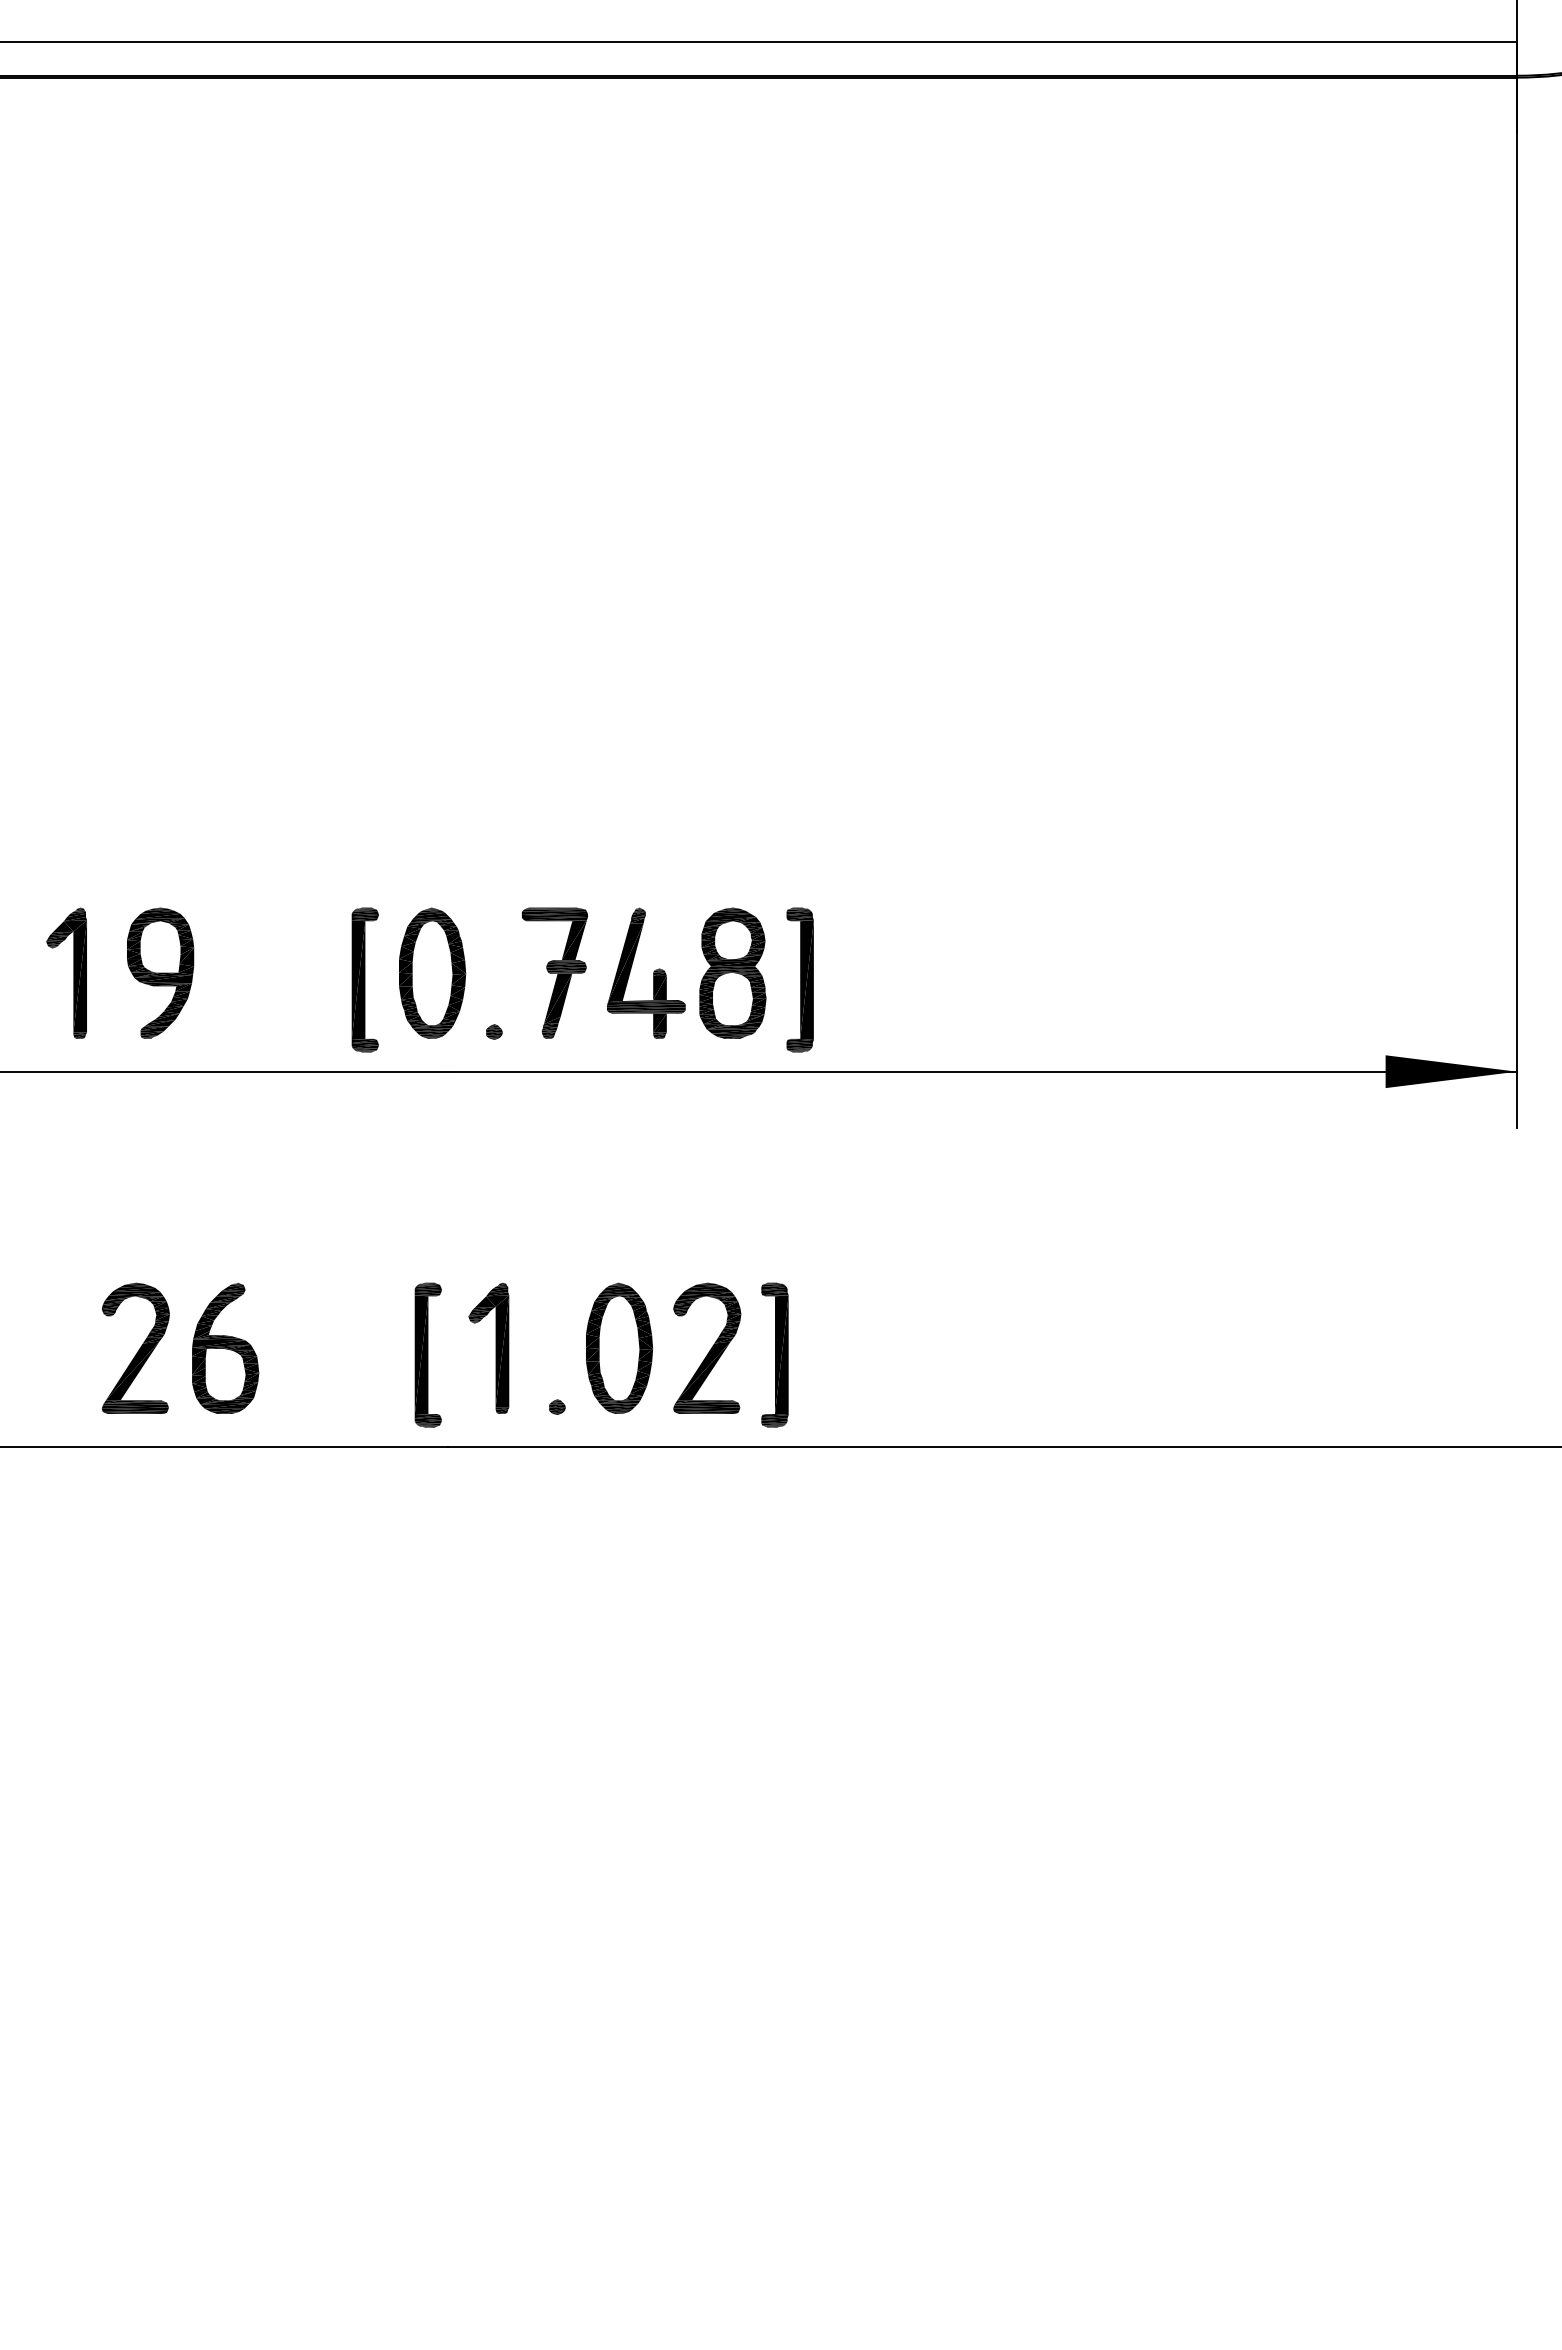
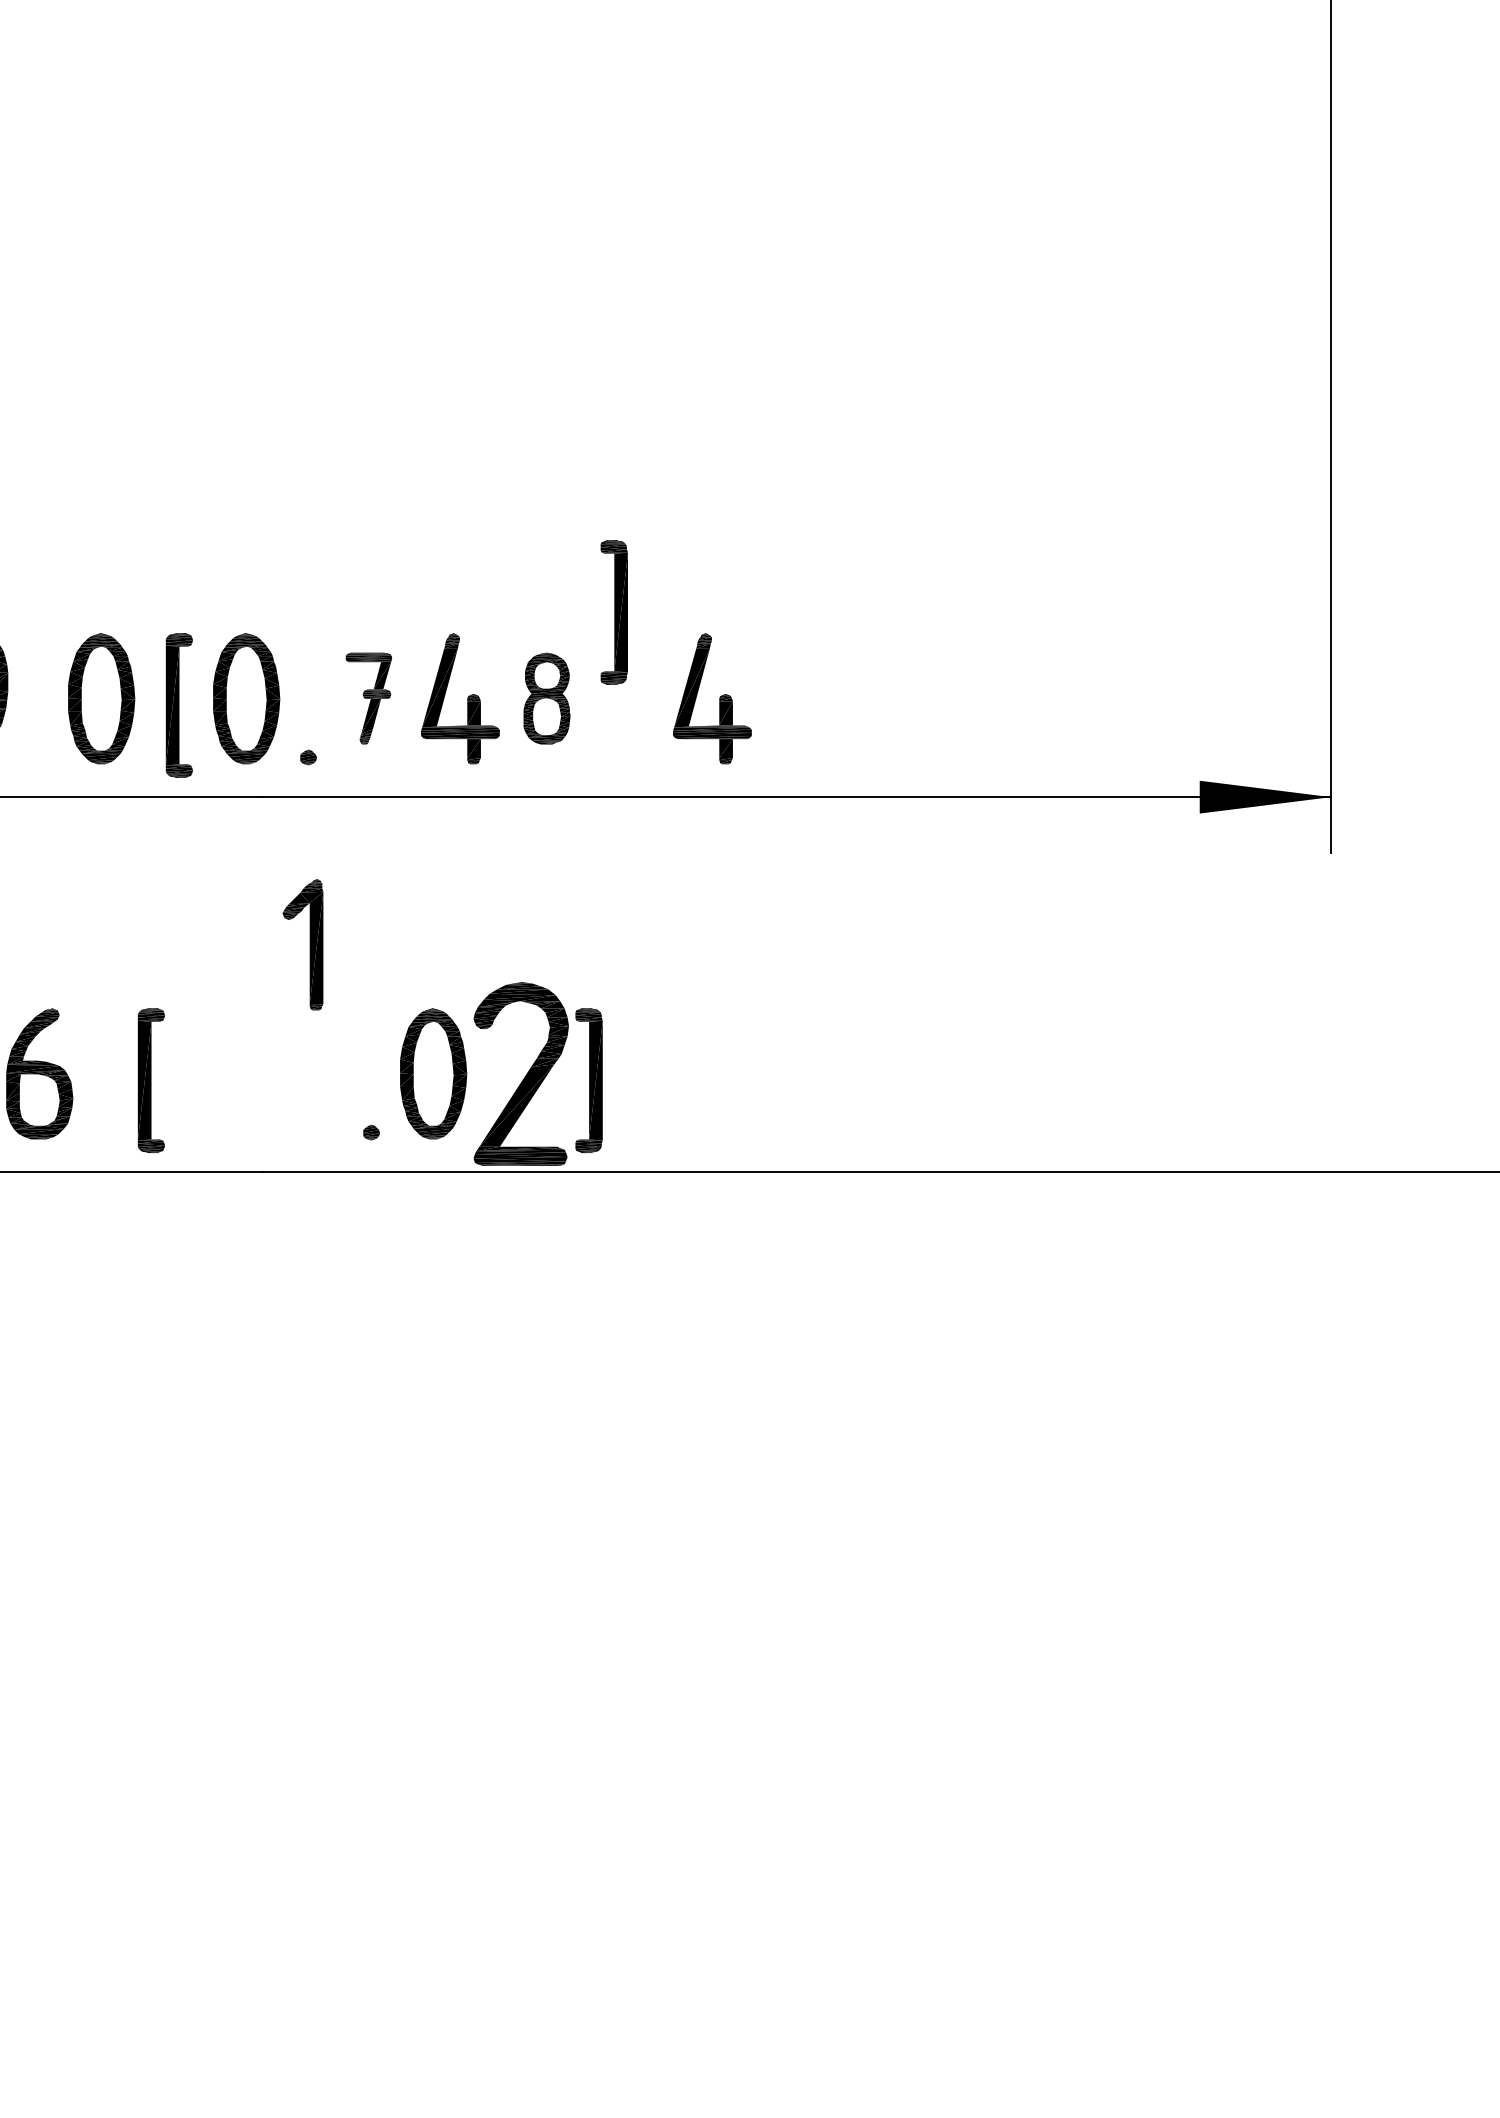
part: (287, 972) -> (101, 697), added
part: (554, 972) -> (368, 697), size x0.7
part: (732, 972) -> (546, 697), size x0.7
part: (905, 972) -> (719, 697), added
part: (799, 979) -> (613, 611), moved
part: (495, 1347) -> (309, 943), moved
part: (707, 1347) -> (521, 1072), size x1.4
part: (427, 1354) -> (150, 1079), moved

